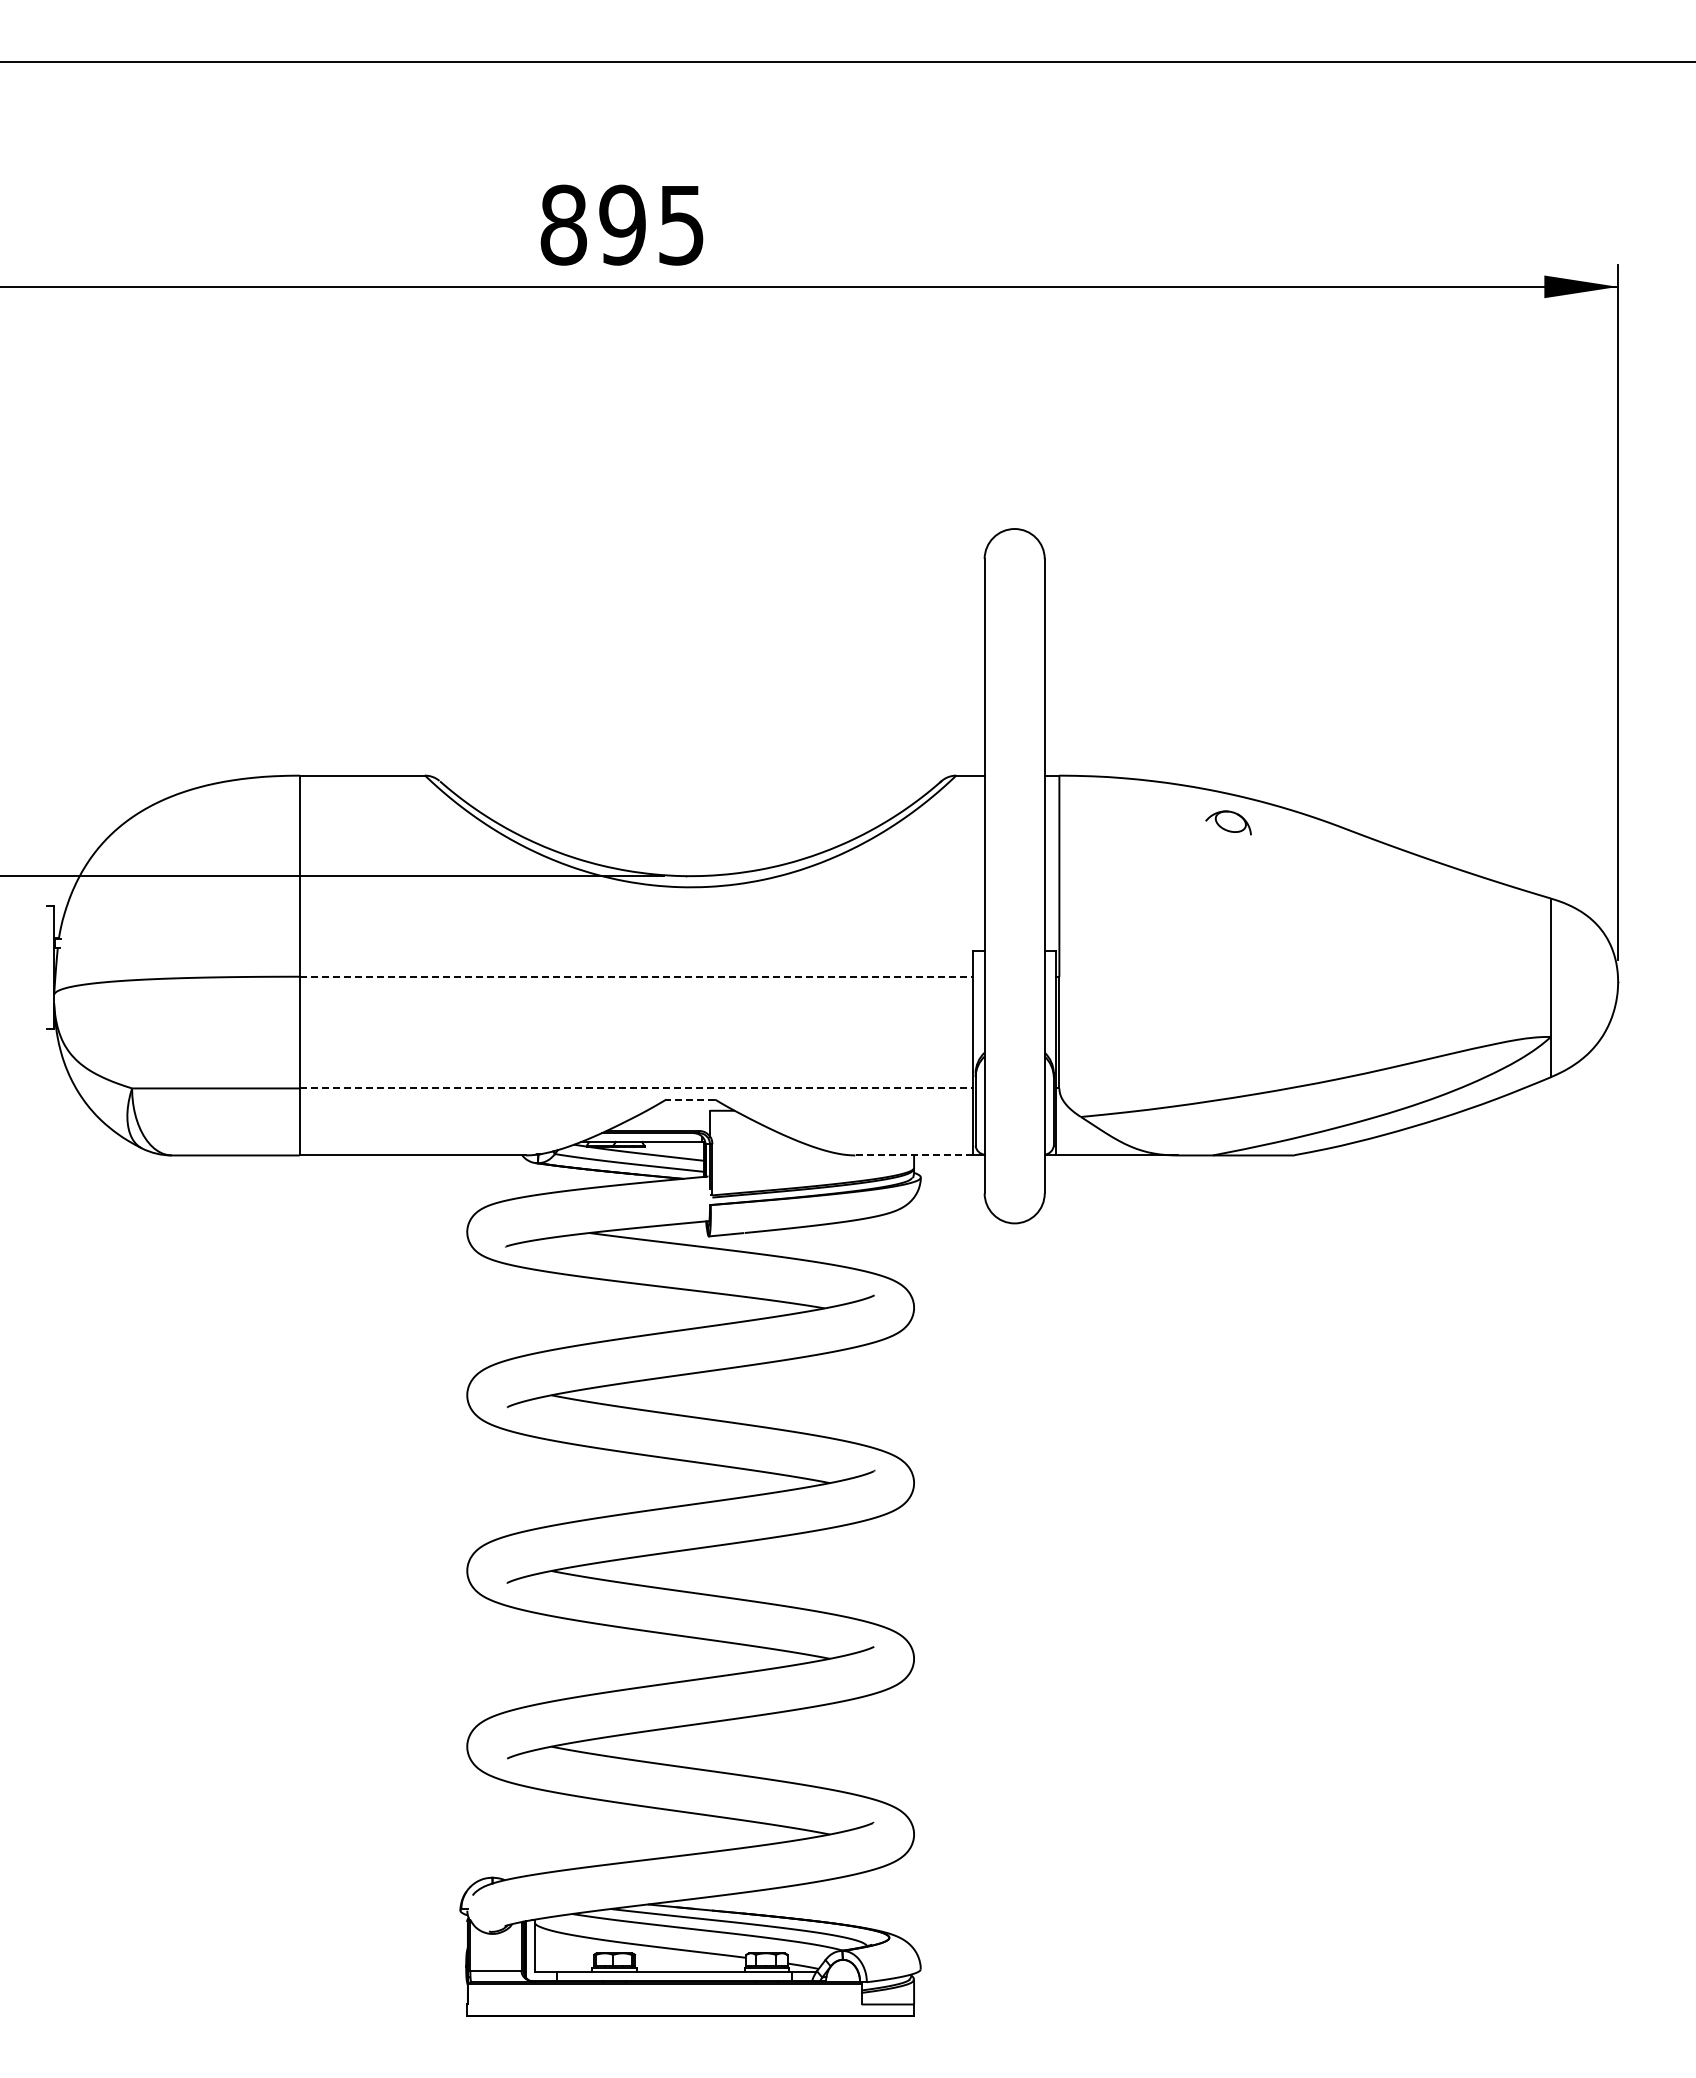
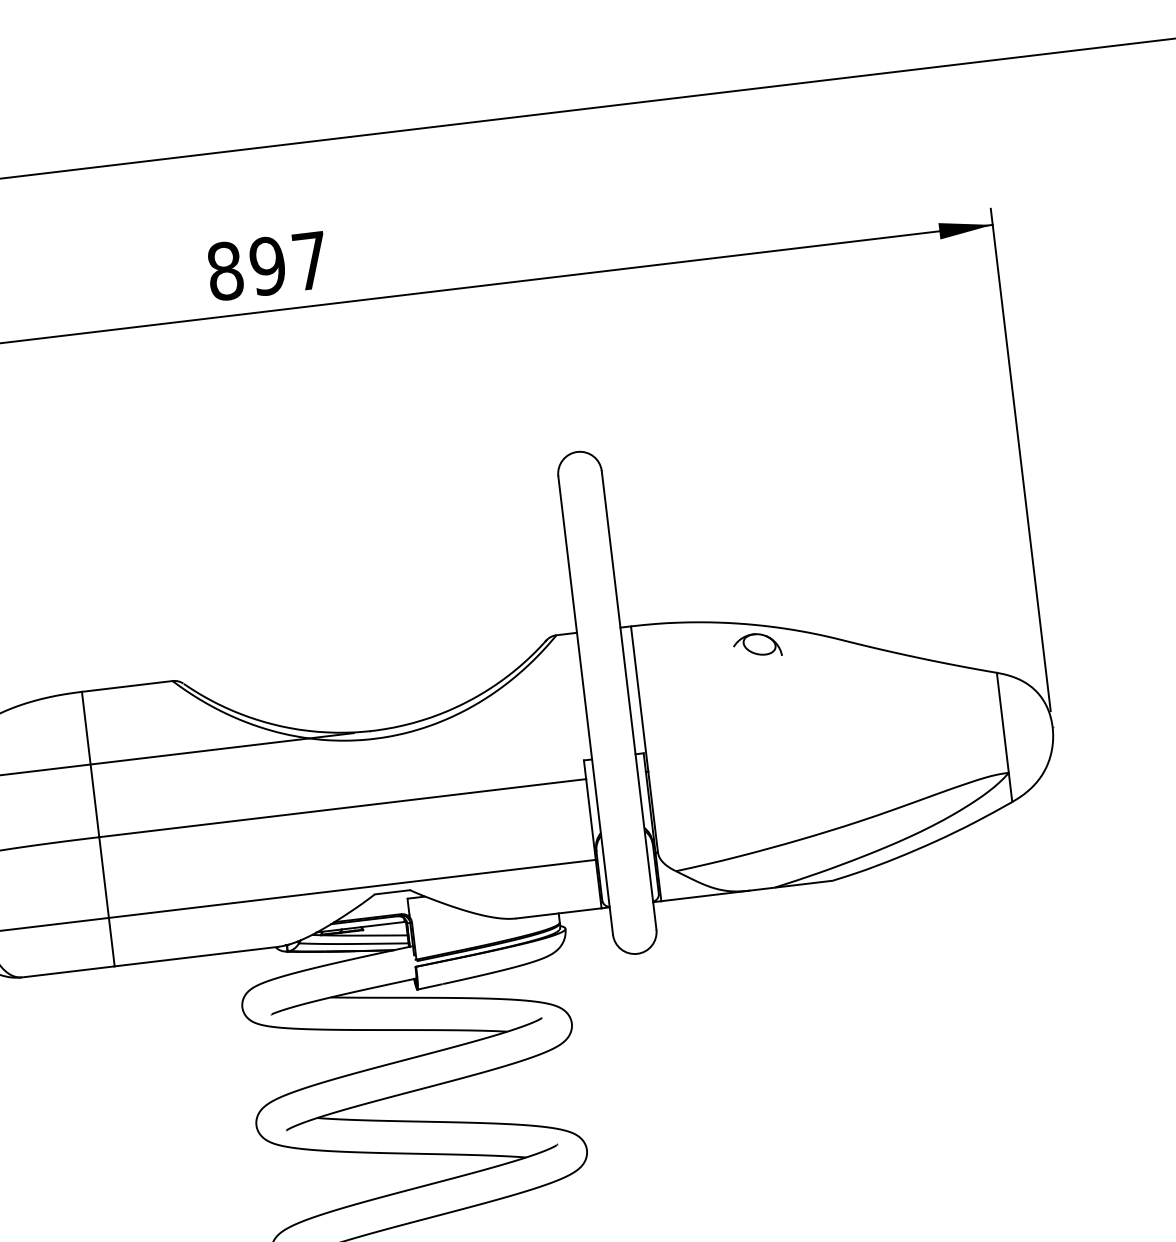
text: (681, 225) -> (310, 261), 895 -> 897
part: (1228, 822) -> (757, 645), size x1.43
line: (636, 976) -> (342, 807), dashed -> solid
line: (636, 1088) -> (352, 888), dashed -> solid
line: (690, 1099) -> (392, 892), dashed -> solid
line: (913, 1155) -> (558, 913), dashed -> solid

